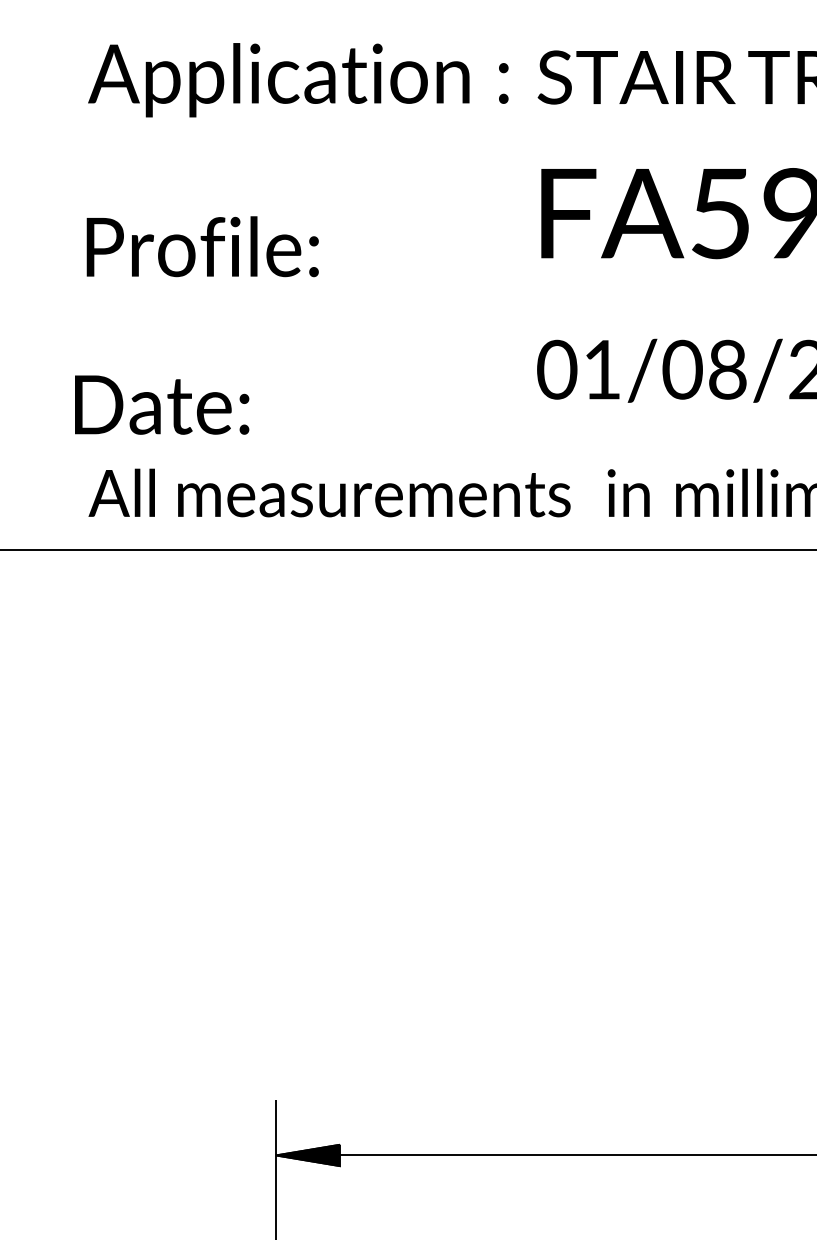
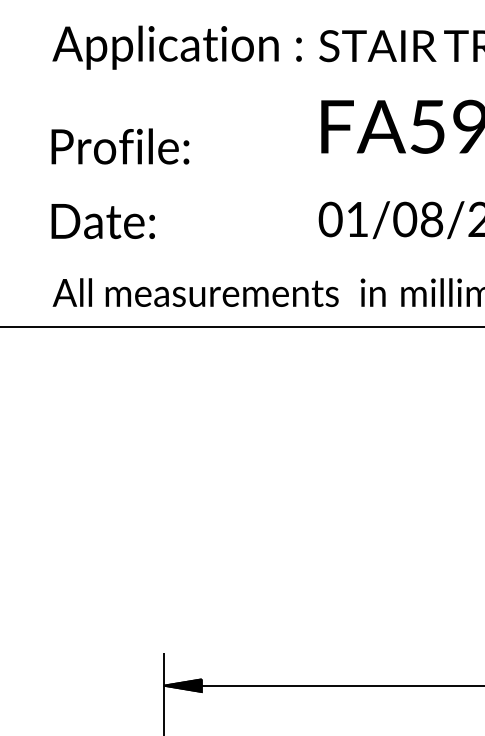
text: (160, 405) -> (102, 221), moved

